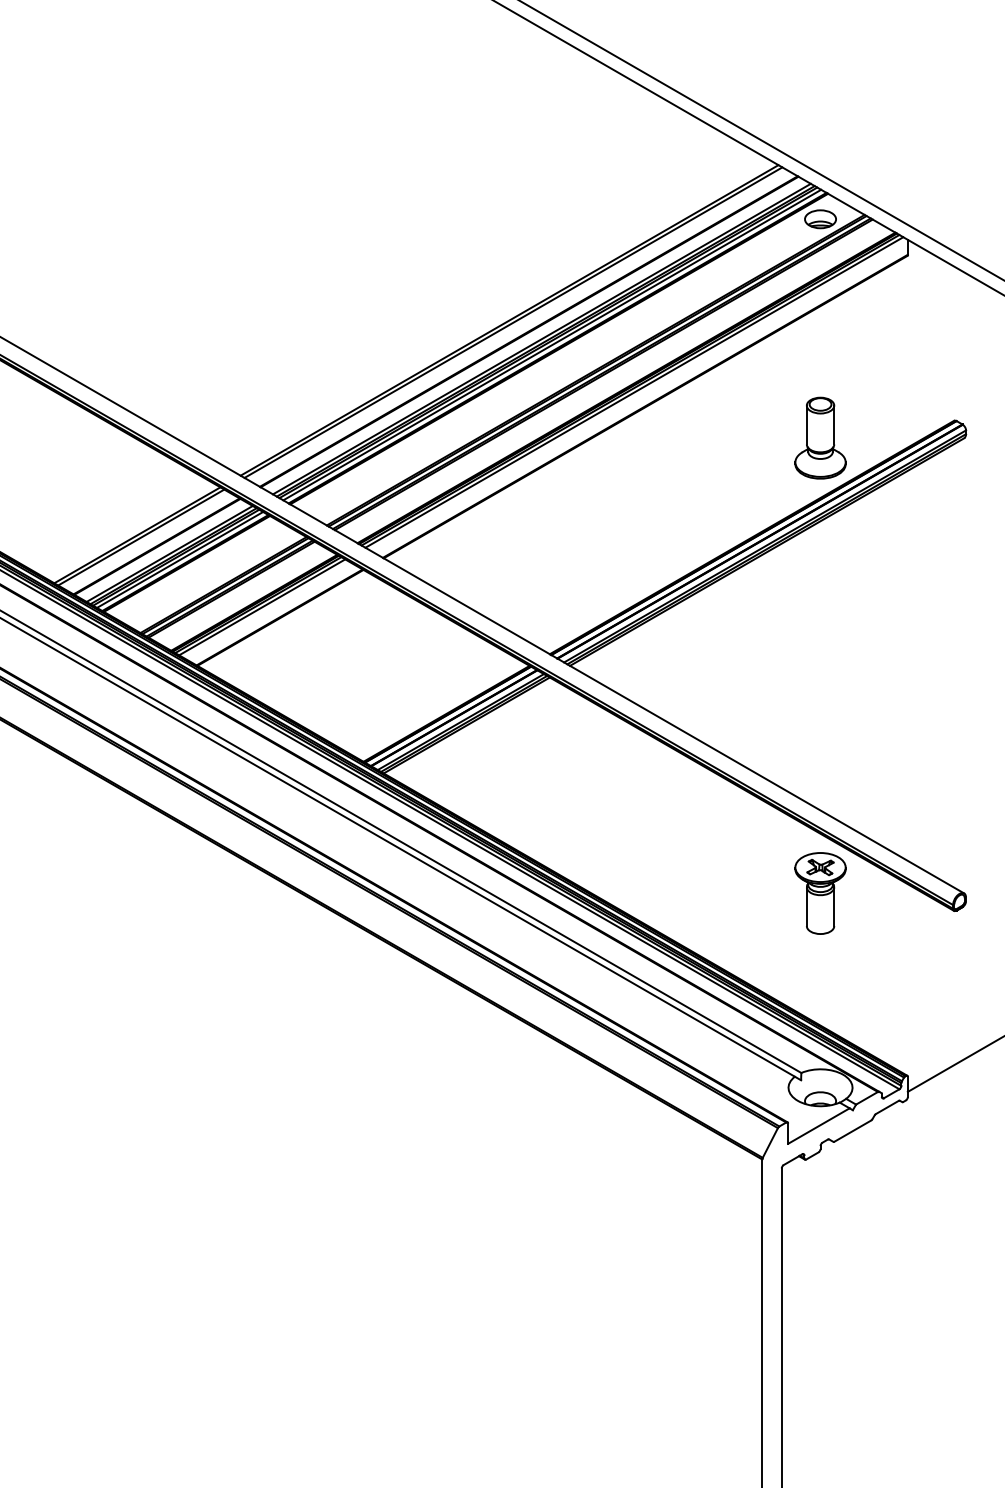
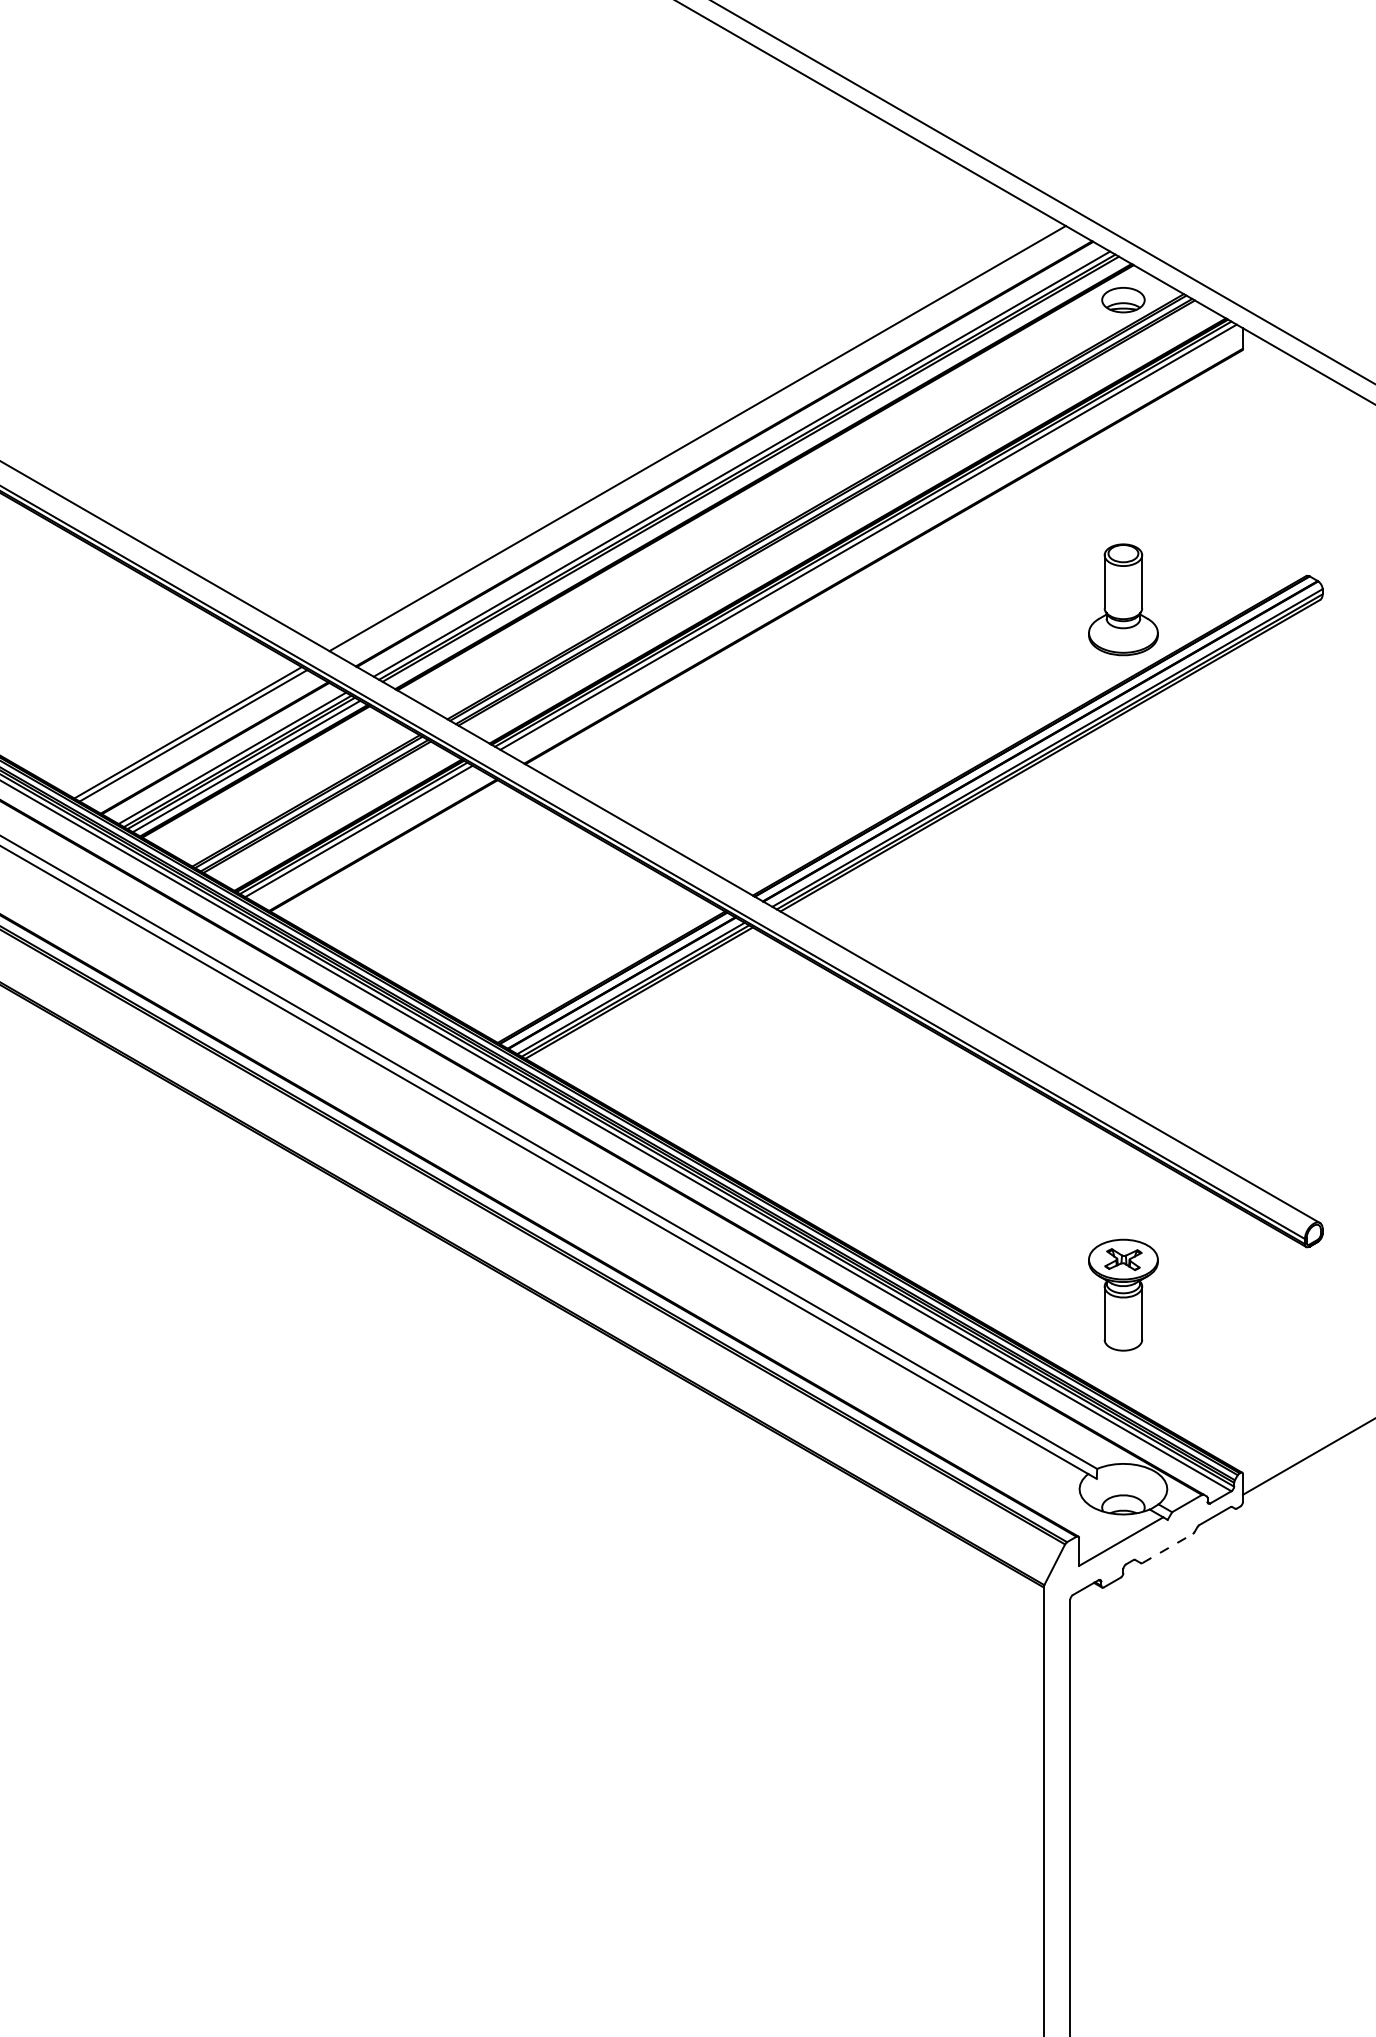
line: (513, 322) -> (702, 441), removed
line: (551, 344) -> (755, 471), removed
part: (820, 893) -> (1123, 1294), moved
line: (852, 1131) -> (1167, 1548), solid -> dashed

